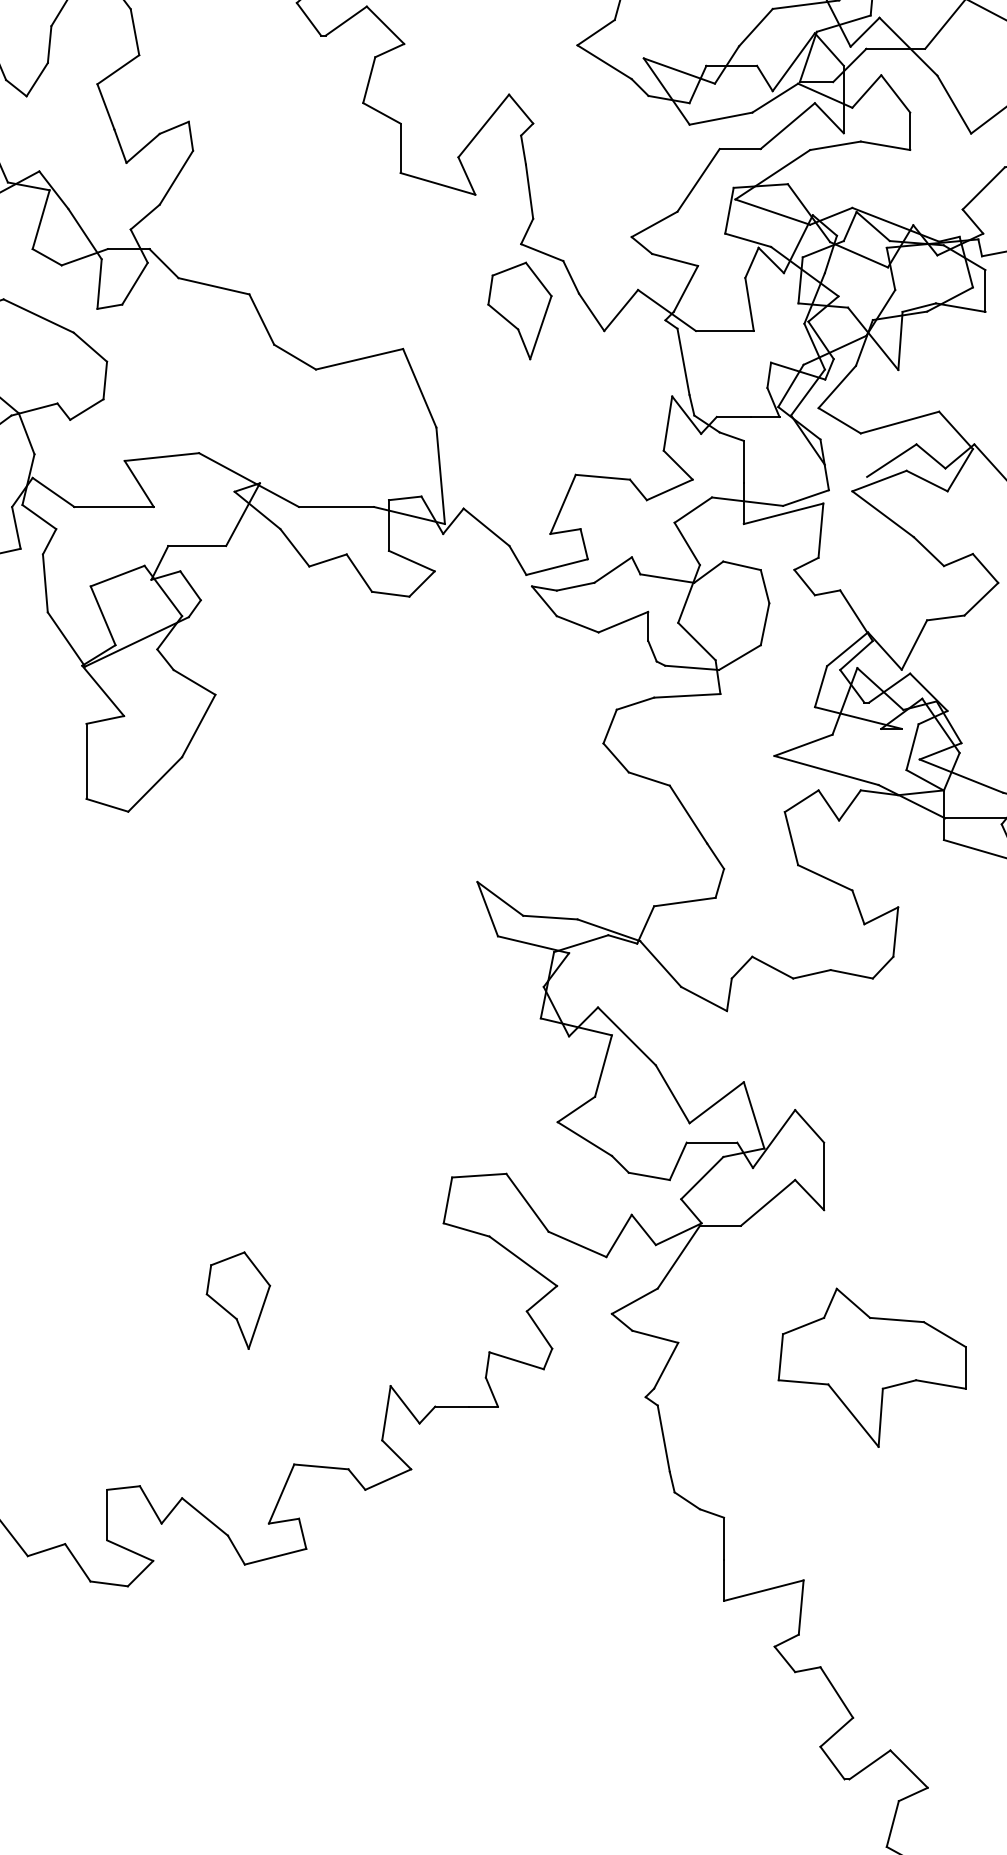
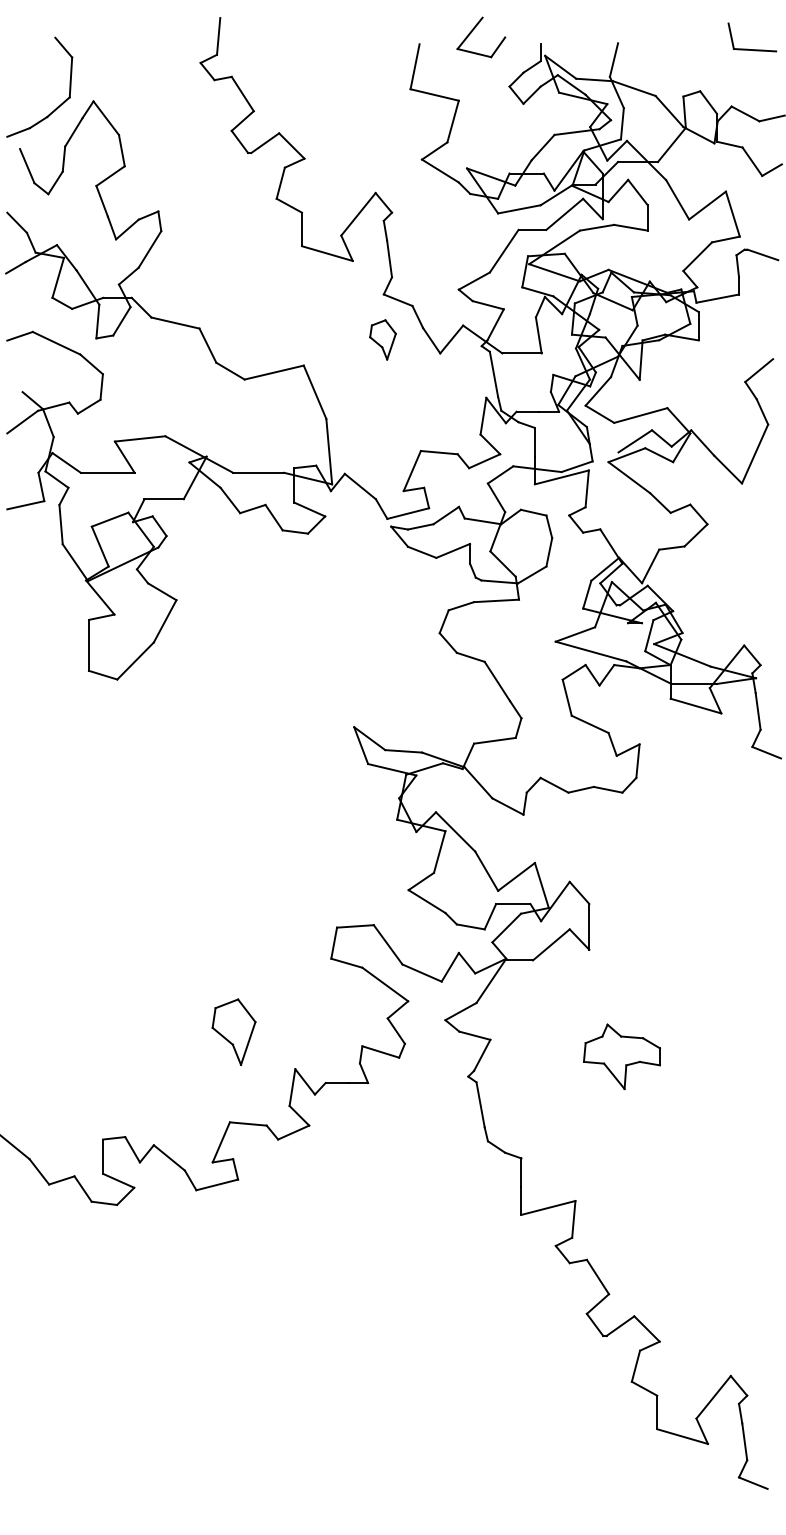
part: (519, 310) -> (382, 339), size x0.6
part: (237, 1299) -> (233, 1031), moved
part: (871, 1367) -> (621, 1056), size x0.6

